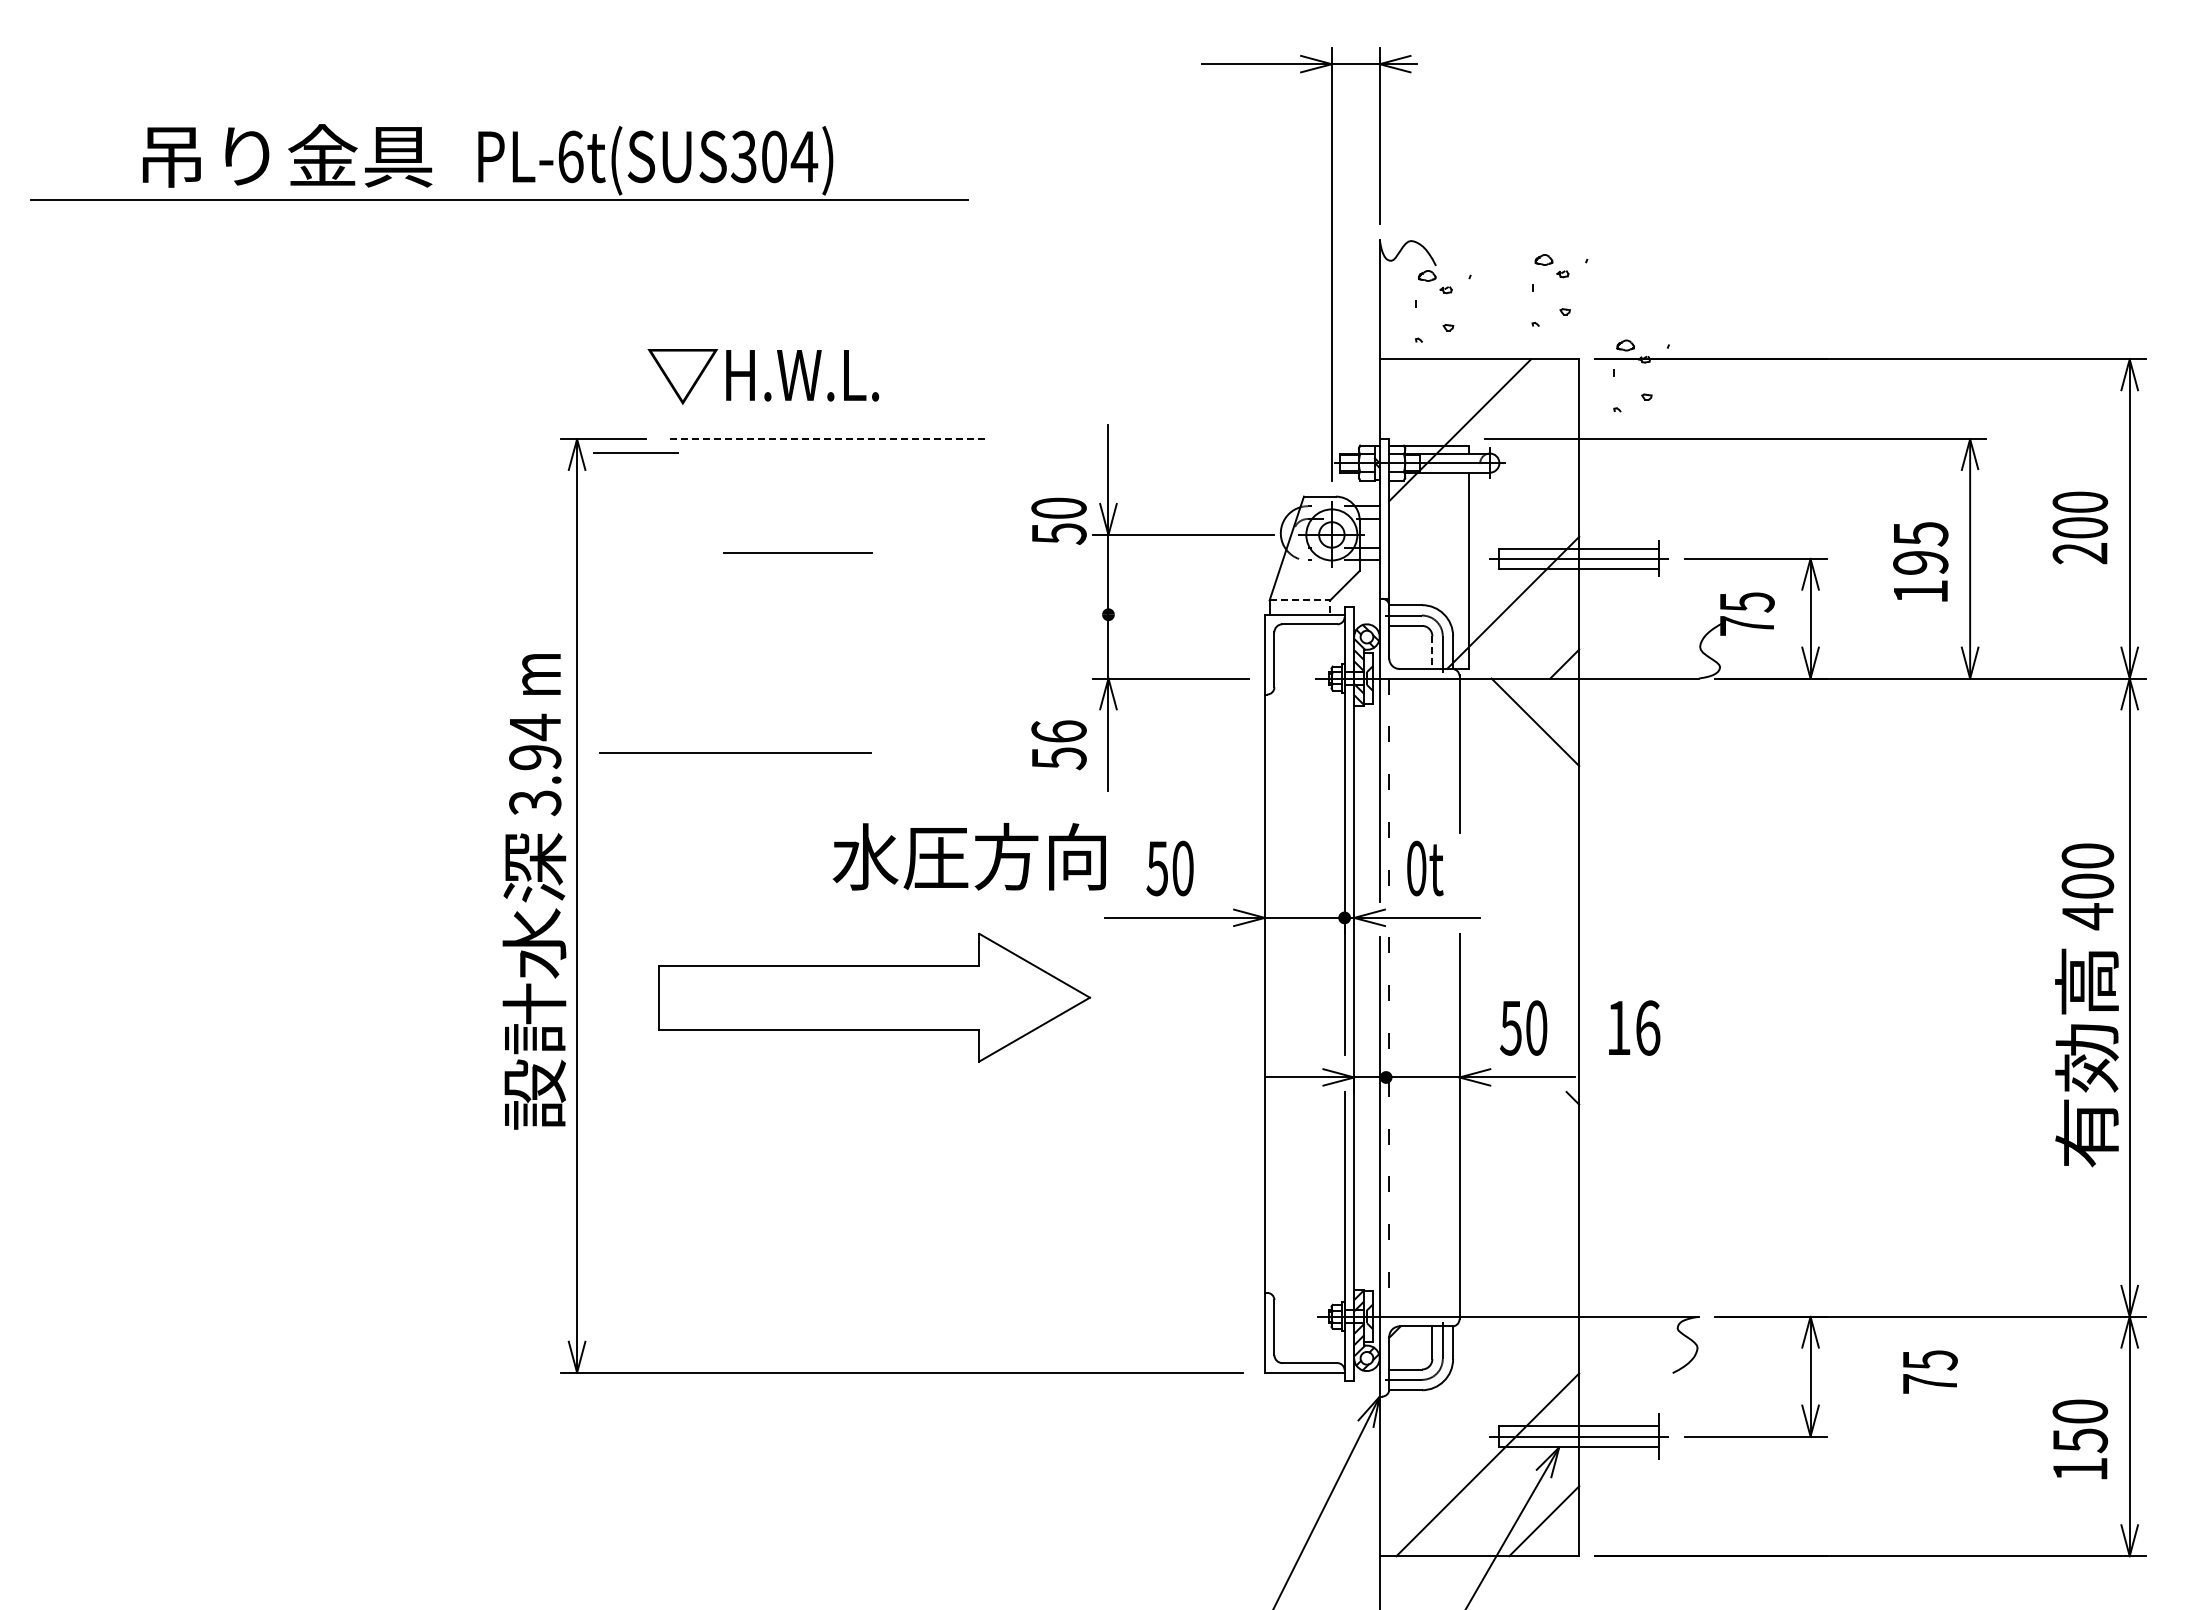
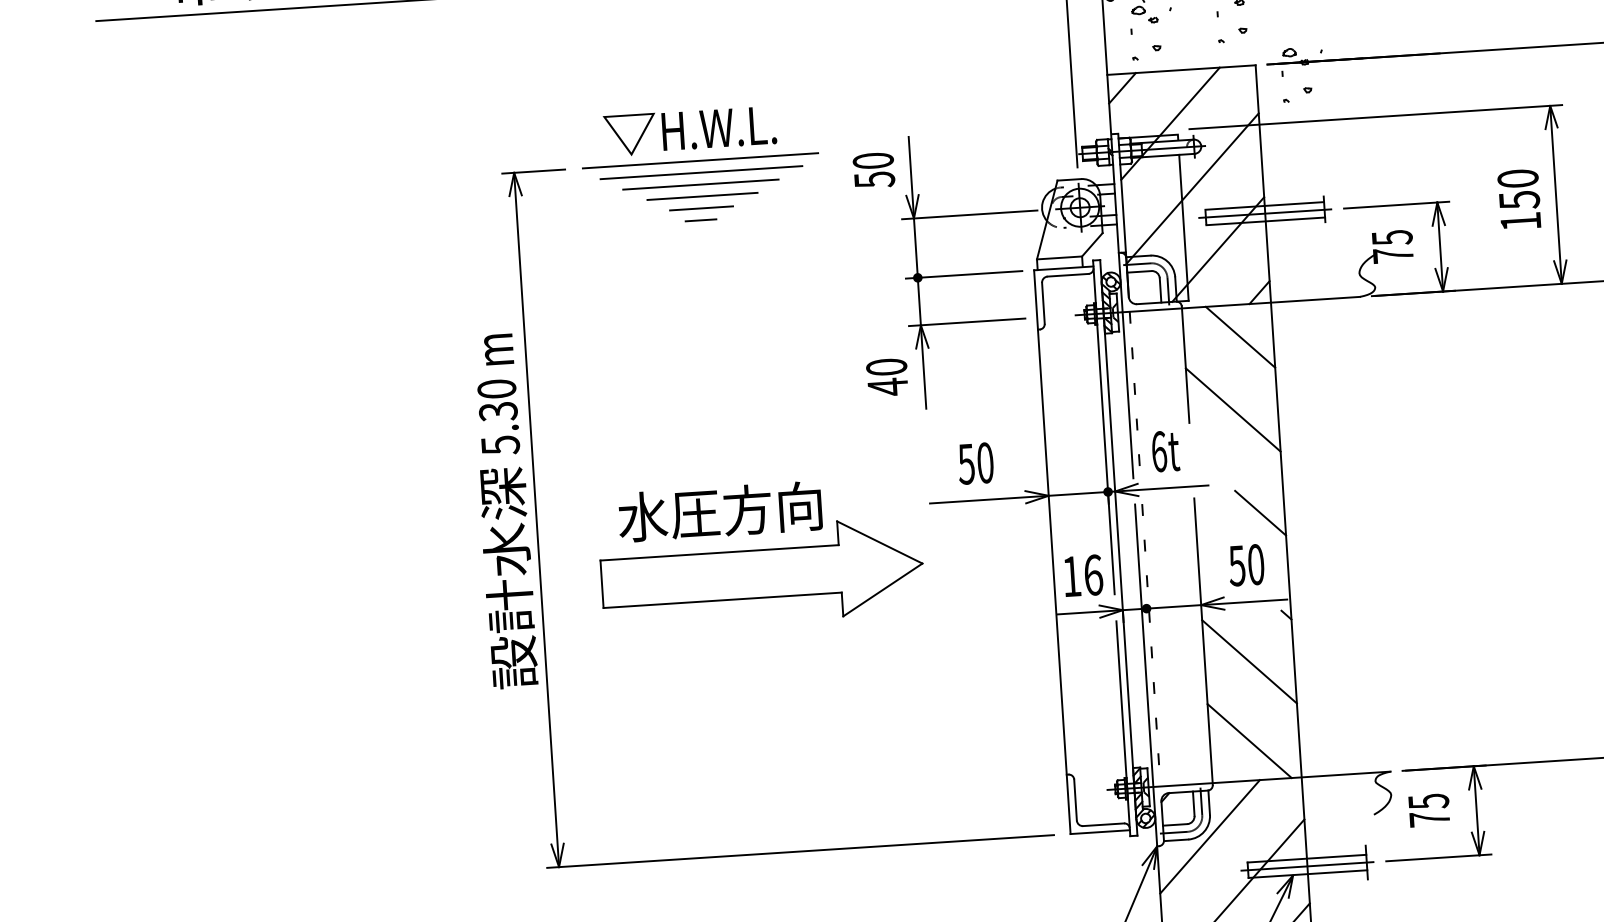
text: (763, 376) -> (690, 131), moved
line: (1398, 378) -> (1122, 88), added
line: (828, 439) -> (701, 160), dashed -> solid
line: (635, 452) -> (701, 208), moved
line: (825, 471) -> (700, 184), added
line: (822, 518) -> (700, 220), added
line: (1484, 518) -> (1192, 188), added
text: (1058, 520) -> (873, 169), moved
text: (1920, 548) -> (1518, 189), 195 -> 150
line: (797, 552) -> (701, 196), moved
line: (1308, 600) -> (1065, 257), dashed -> solid
line: (1170, 614) -> (963, 274), added
line: (1432, 653) -> (1160, 291), dashed -> solid
text: (1058, 745) -> (886, 377), 56 -> 40
line: (735, 752) -> (701, 172), moved
text: (535, 764) -> (498, 416), 3.94 -> 5.30
line: (1519, 818) -> (1233, 409), added
text: (968, 856) -> (719, 511), moved
text: (1416, 868) -> (1159, 451), 0t -> 6t
line: (1546, 959) -> (1260, 513), added
text: (1634, 1027) -> (1083, 575), moved
line: (1519, 1157) -> (1249, 661), added
line: (1512, 1263) -> (1249, 740), added
text: (1930, 1371) -> (1429, 809), moved
line: (1451, 1388) -> (1210, 836), added

